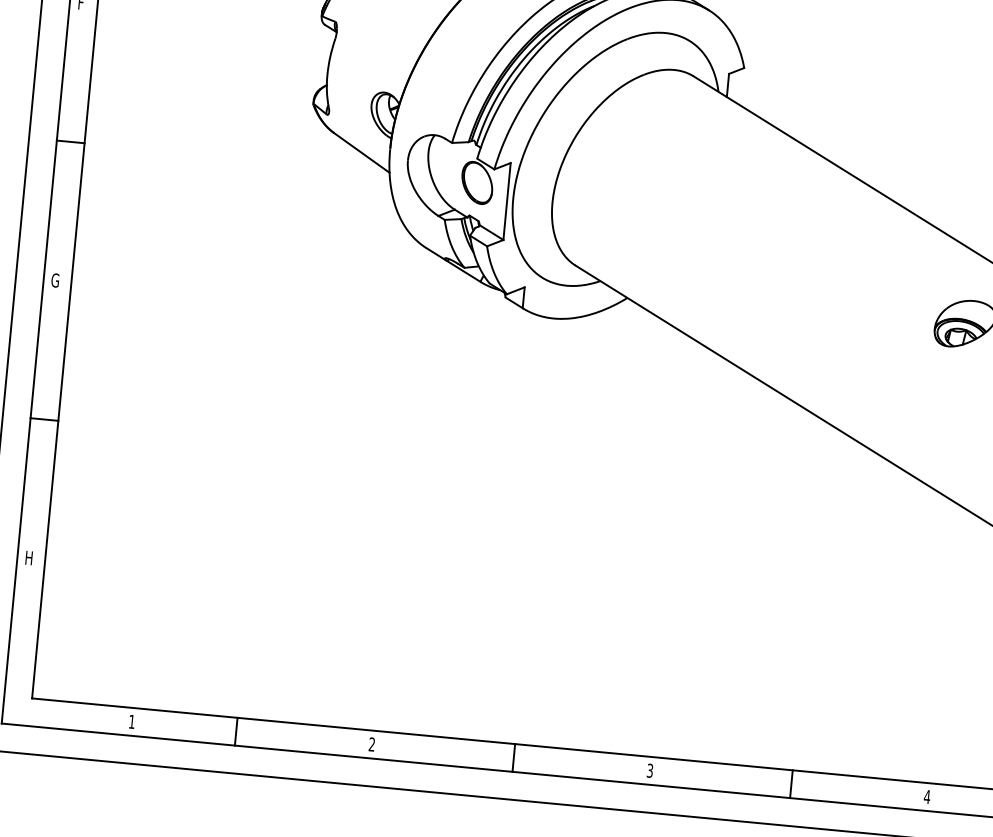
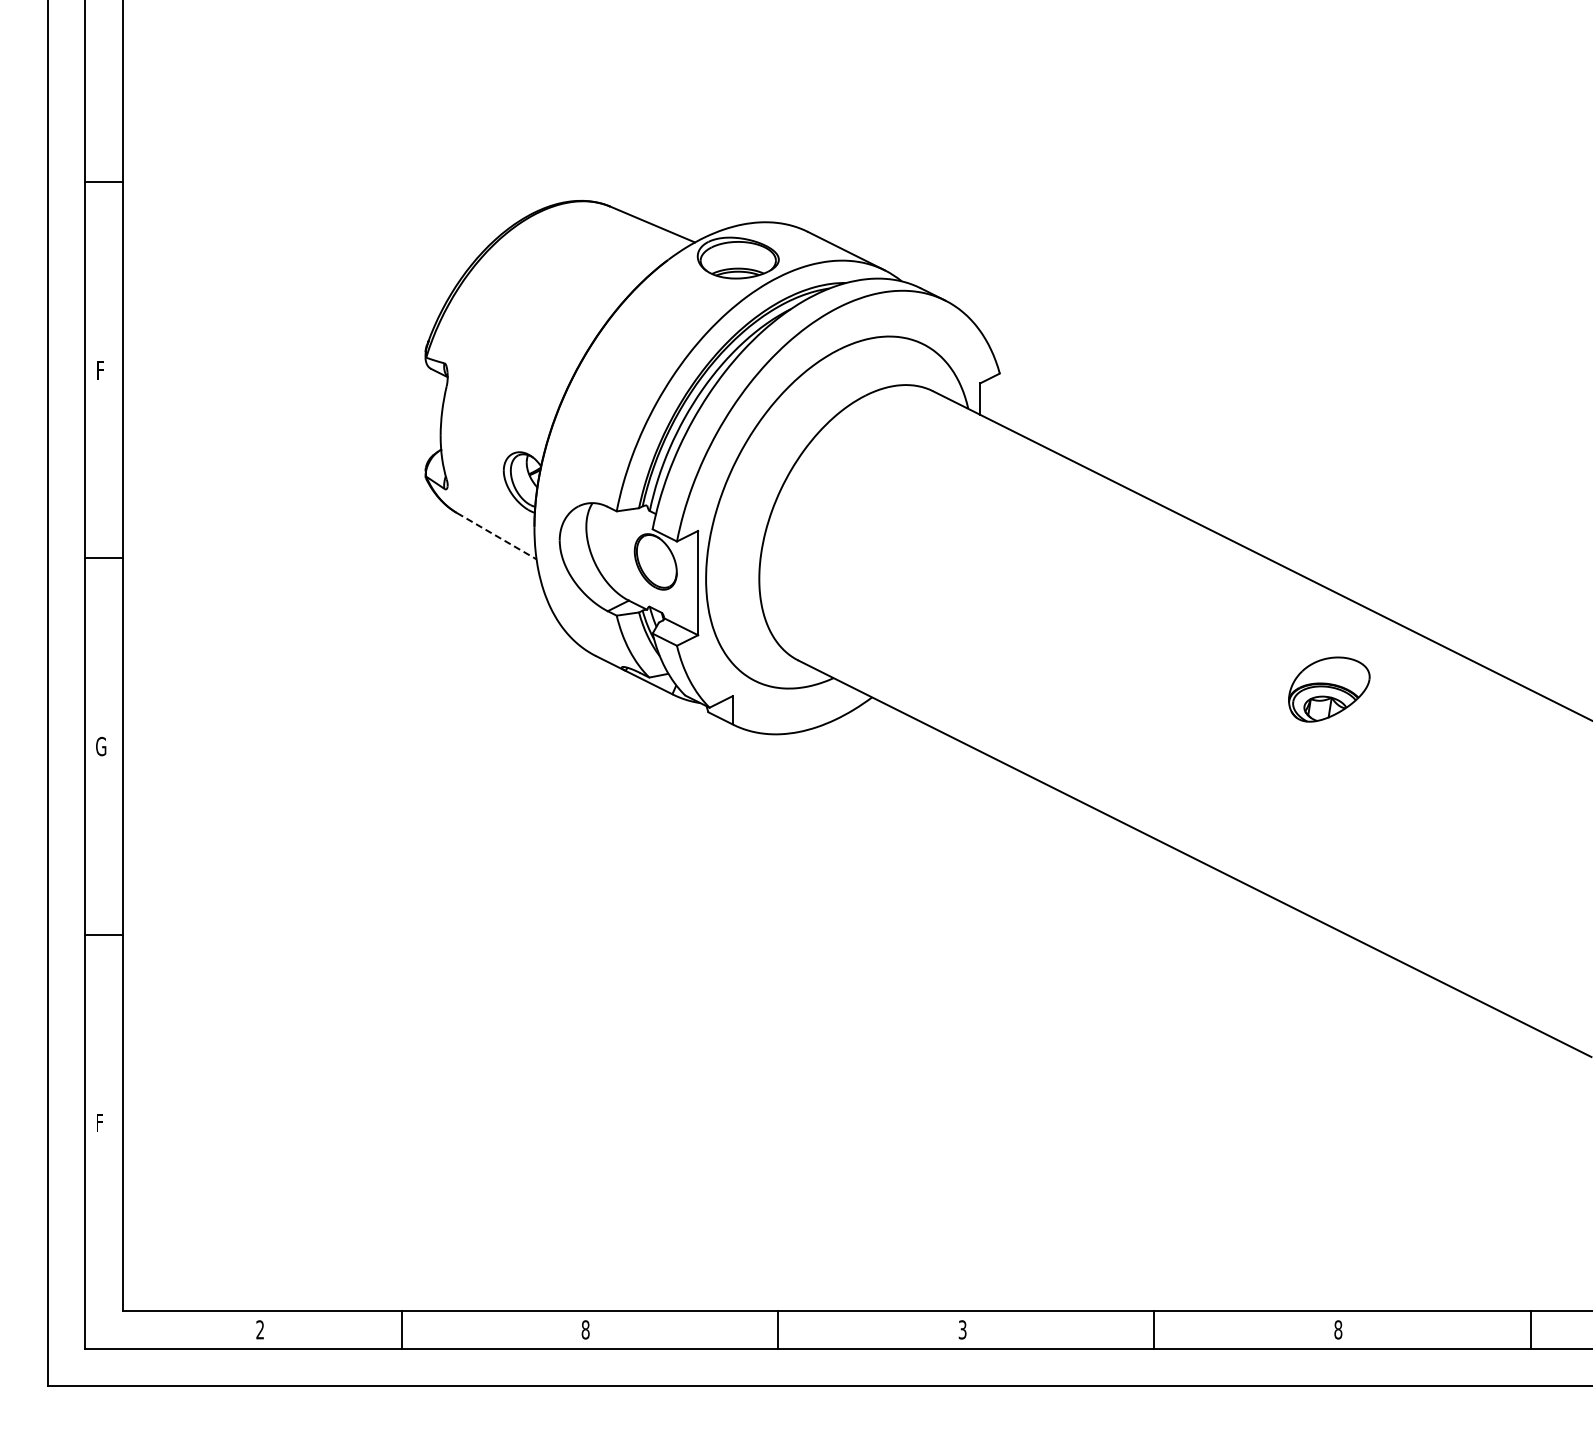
line: (361, 153) -> (496, 536), solid -> dashed
text: (29, 557) -> (101, 1122), H -> F
text: (131, 721) -> (259, 1329), 1 -> 2
text: (371, 744) -> (585, 1329), 2 -> 8
text: (927, 796) -> (1338, 1329), 4 -> 8

